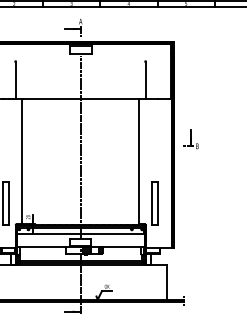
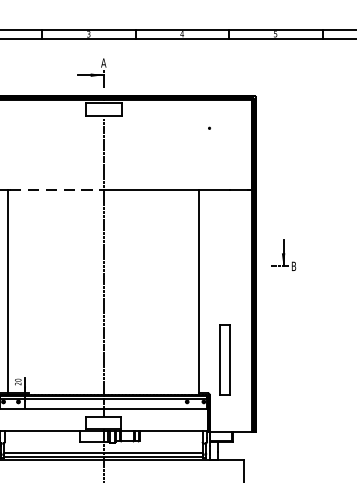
line: (145, 80) -> (209, 159), removed
line: (51, 99) -> (56, 190), solid -> dashed

